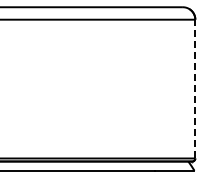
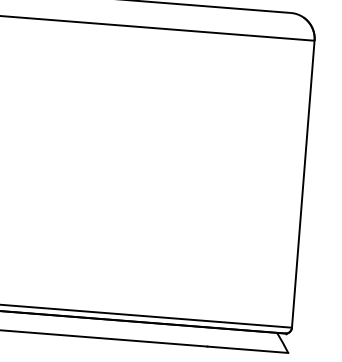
line: (195, 88) -> (303, 183), dashed -> solid

